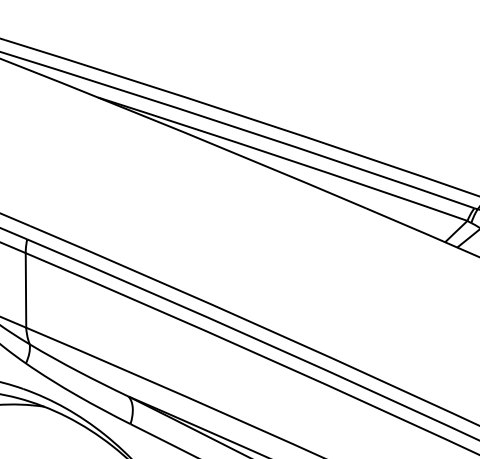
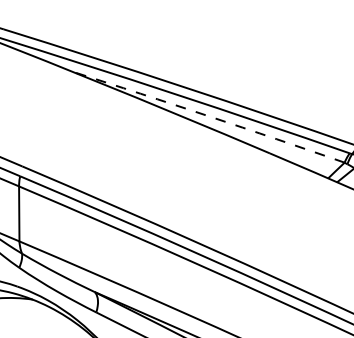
arc: (282, 158) -> (208, 116), solid -> dashed

